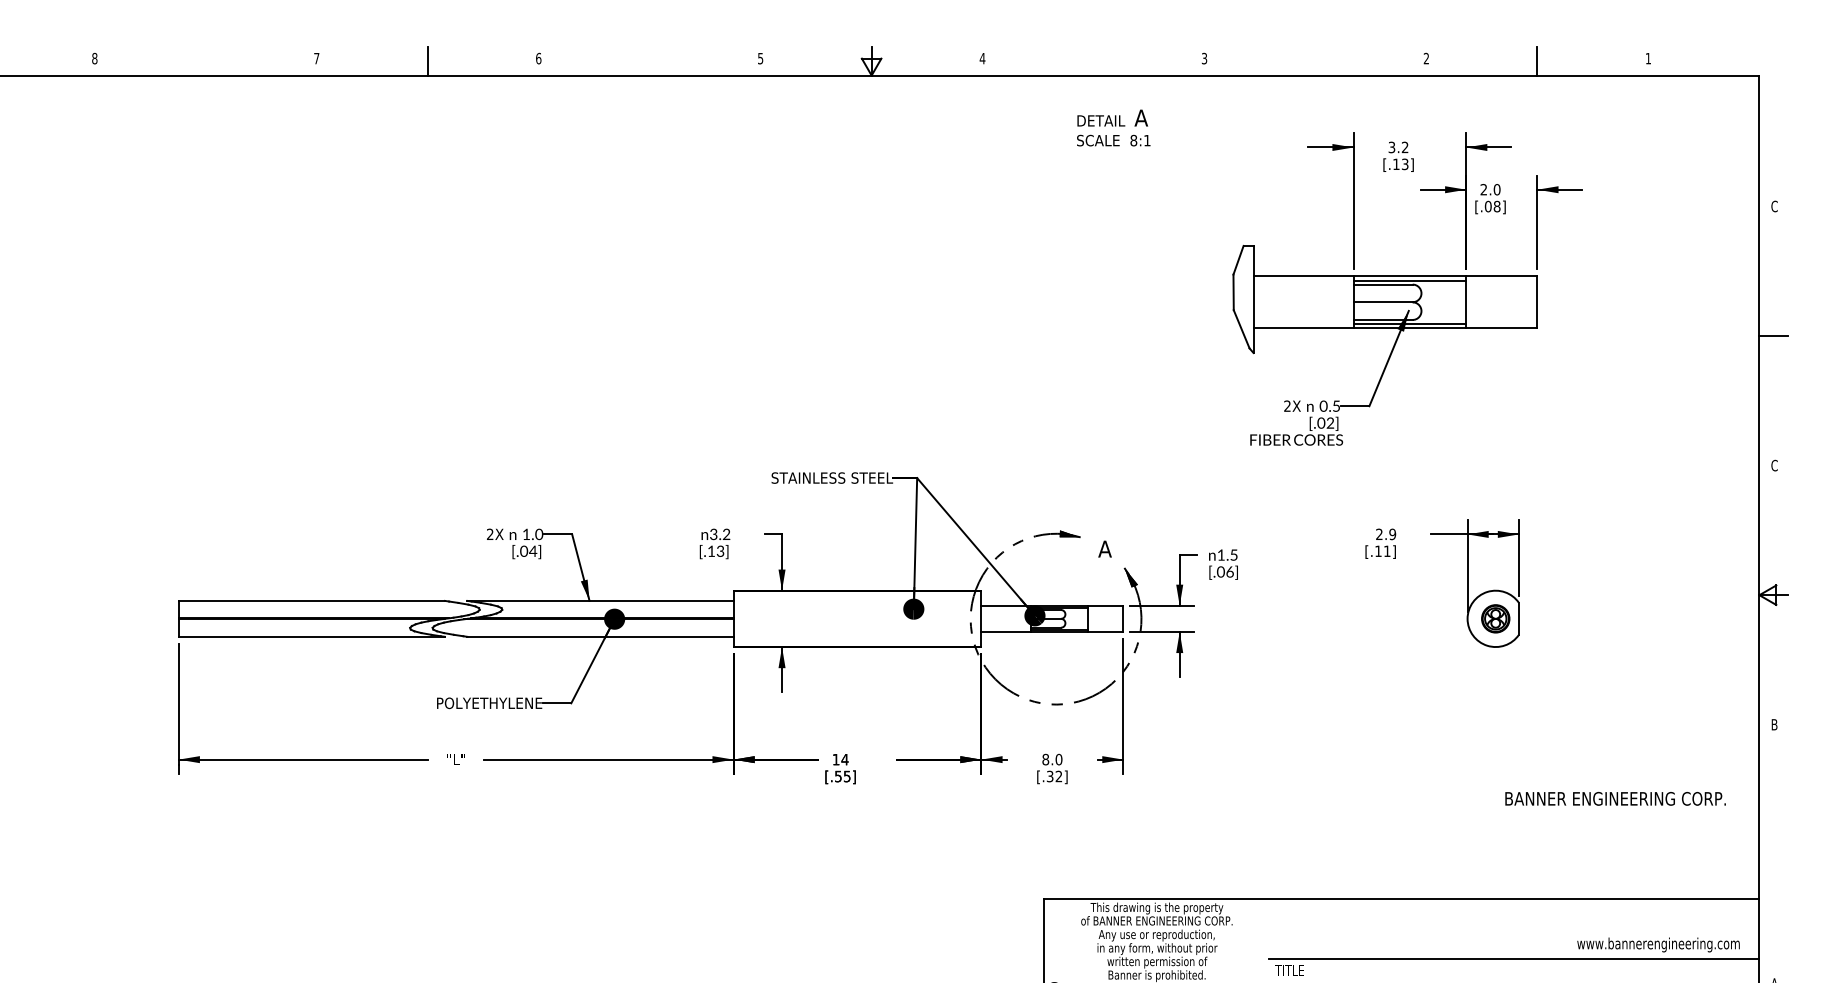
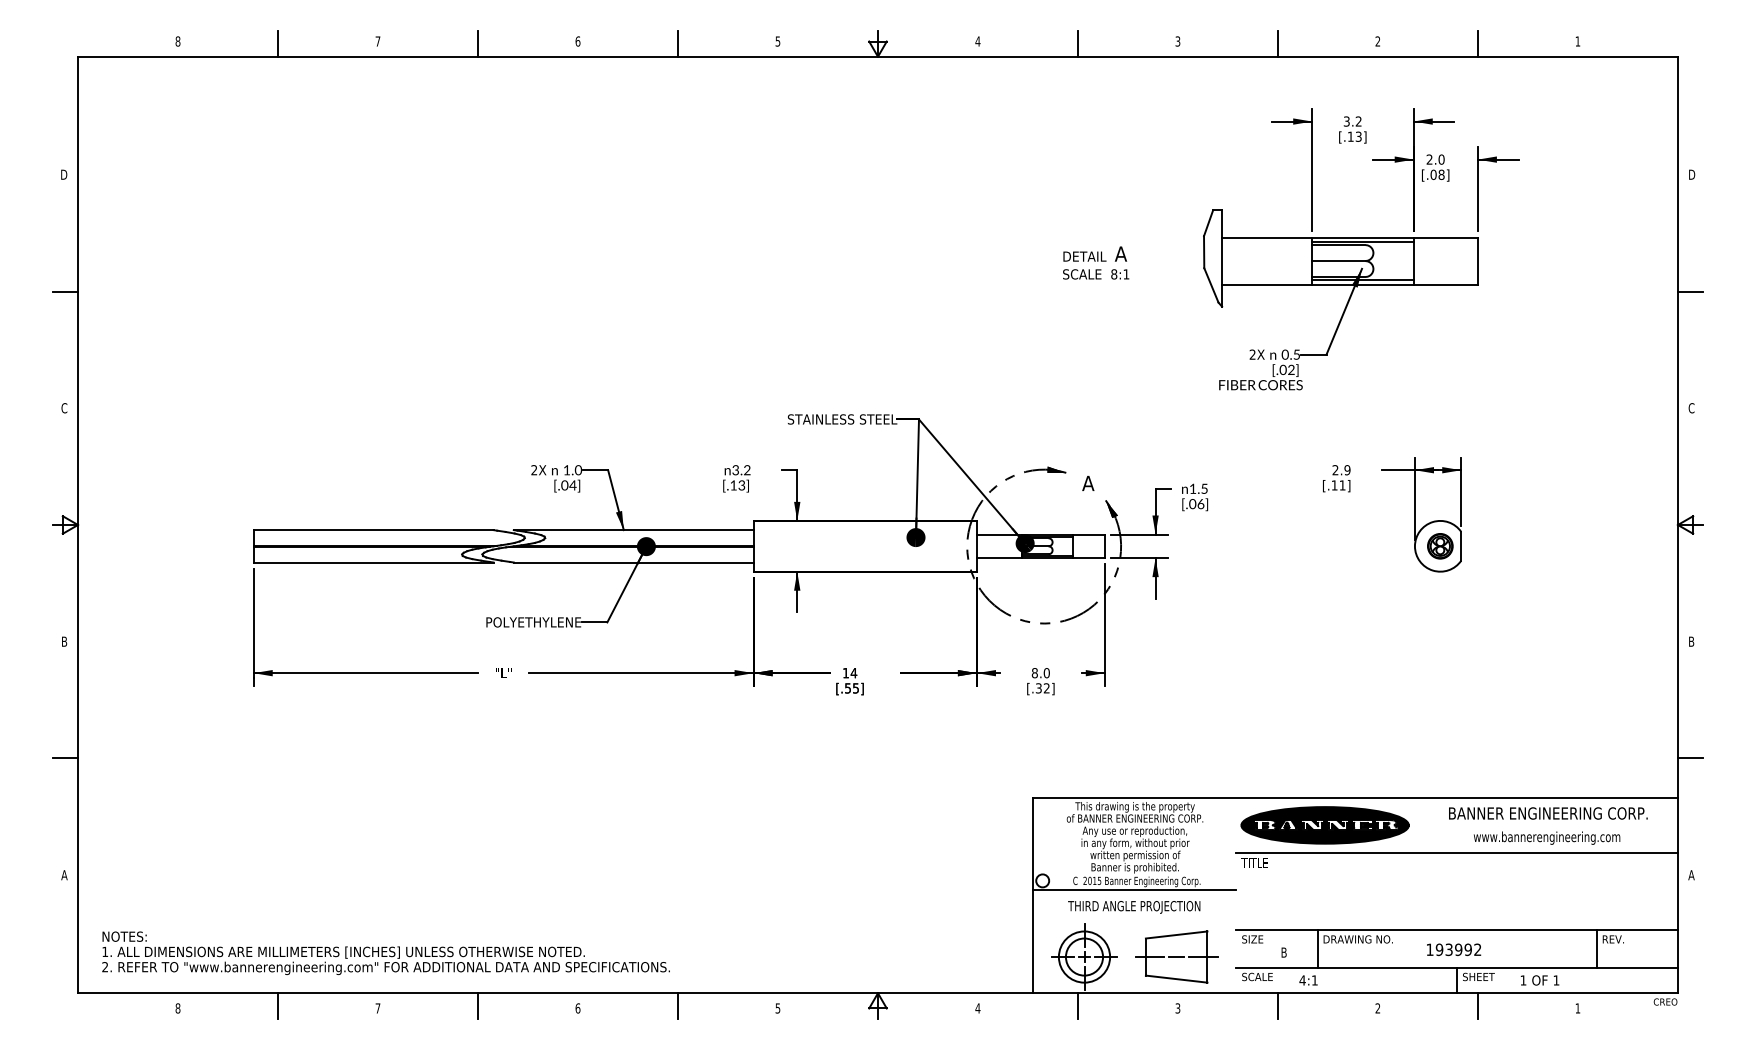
line: (206, 60) -> (278, 43), added
line: (650, 60) -> (678, 43), added
line: (1093, 60) -> (1077, 43), added
line: (1315, 60) -> (1277, 43), added
text: (1114, 127) -> (1096, 262), moved
text: (1774, 206) -> (1691, 174), C -> D
text: (1615, 798) -> (1548, 813), moved
line: (1773, 854) -> (1690, 758), added
part: (1367, 928) -> (1324, 825), added
text: (1657, 944) -> (1546, 837), moved

